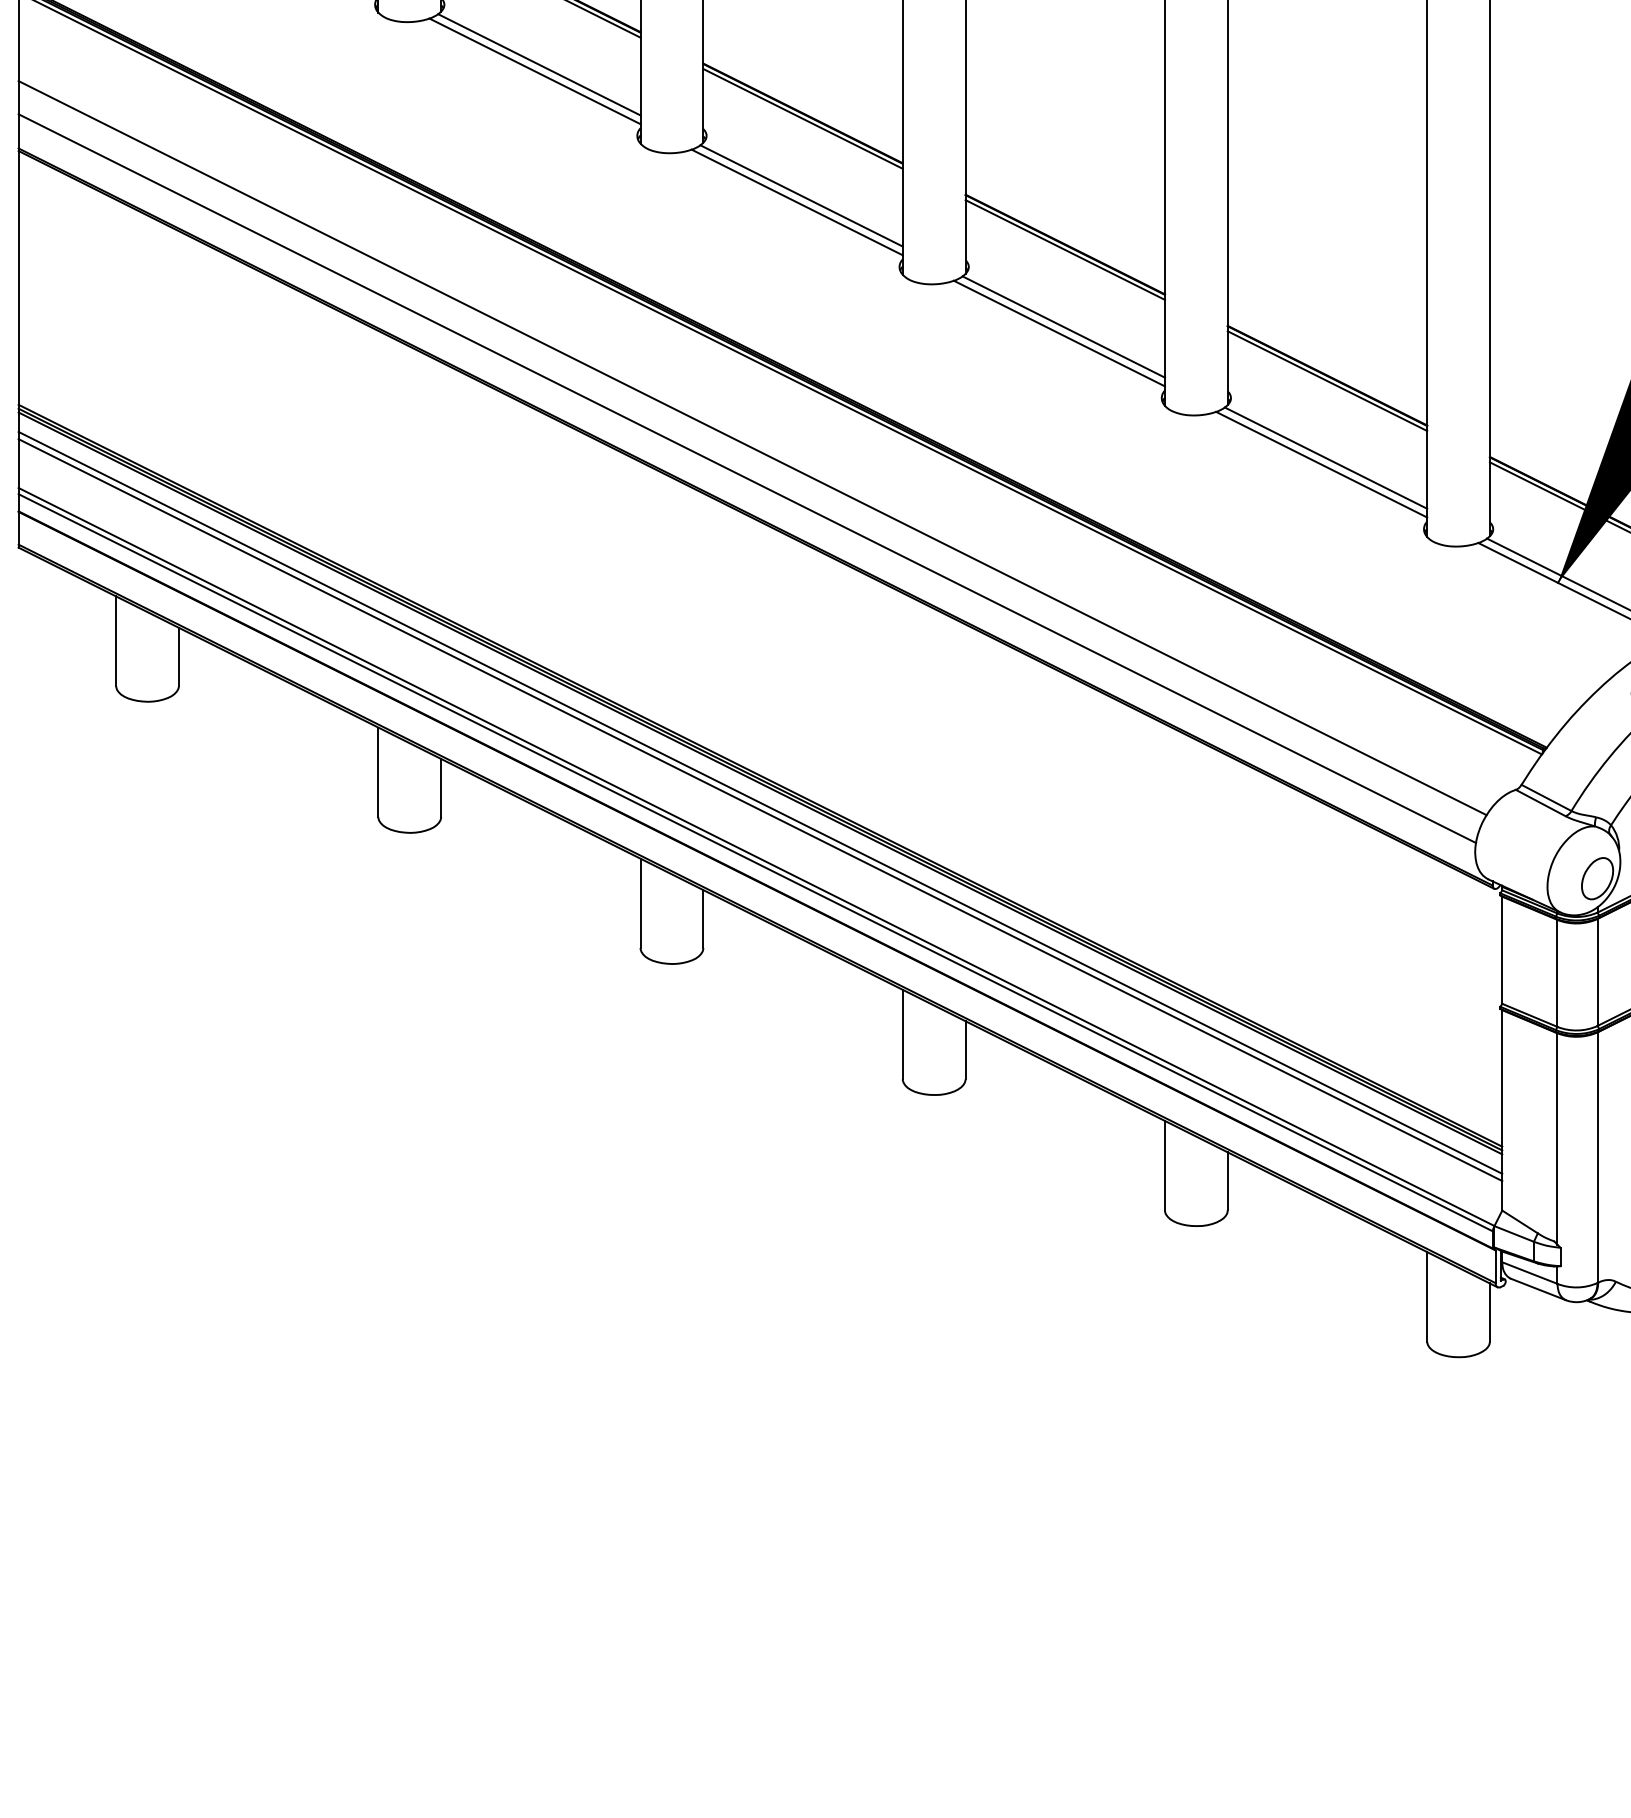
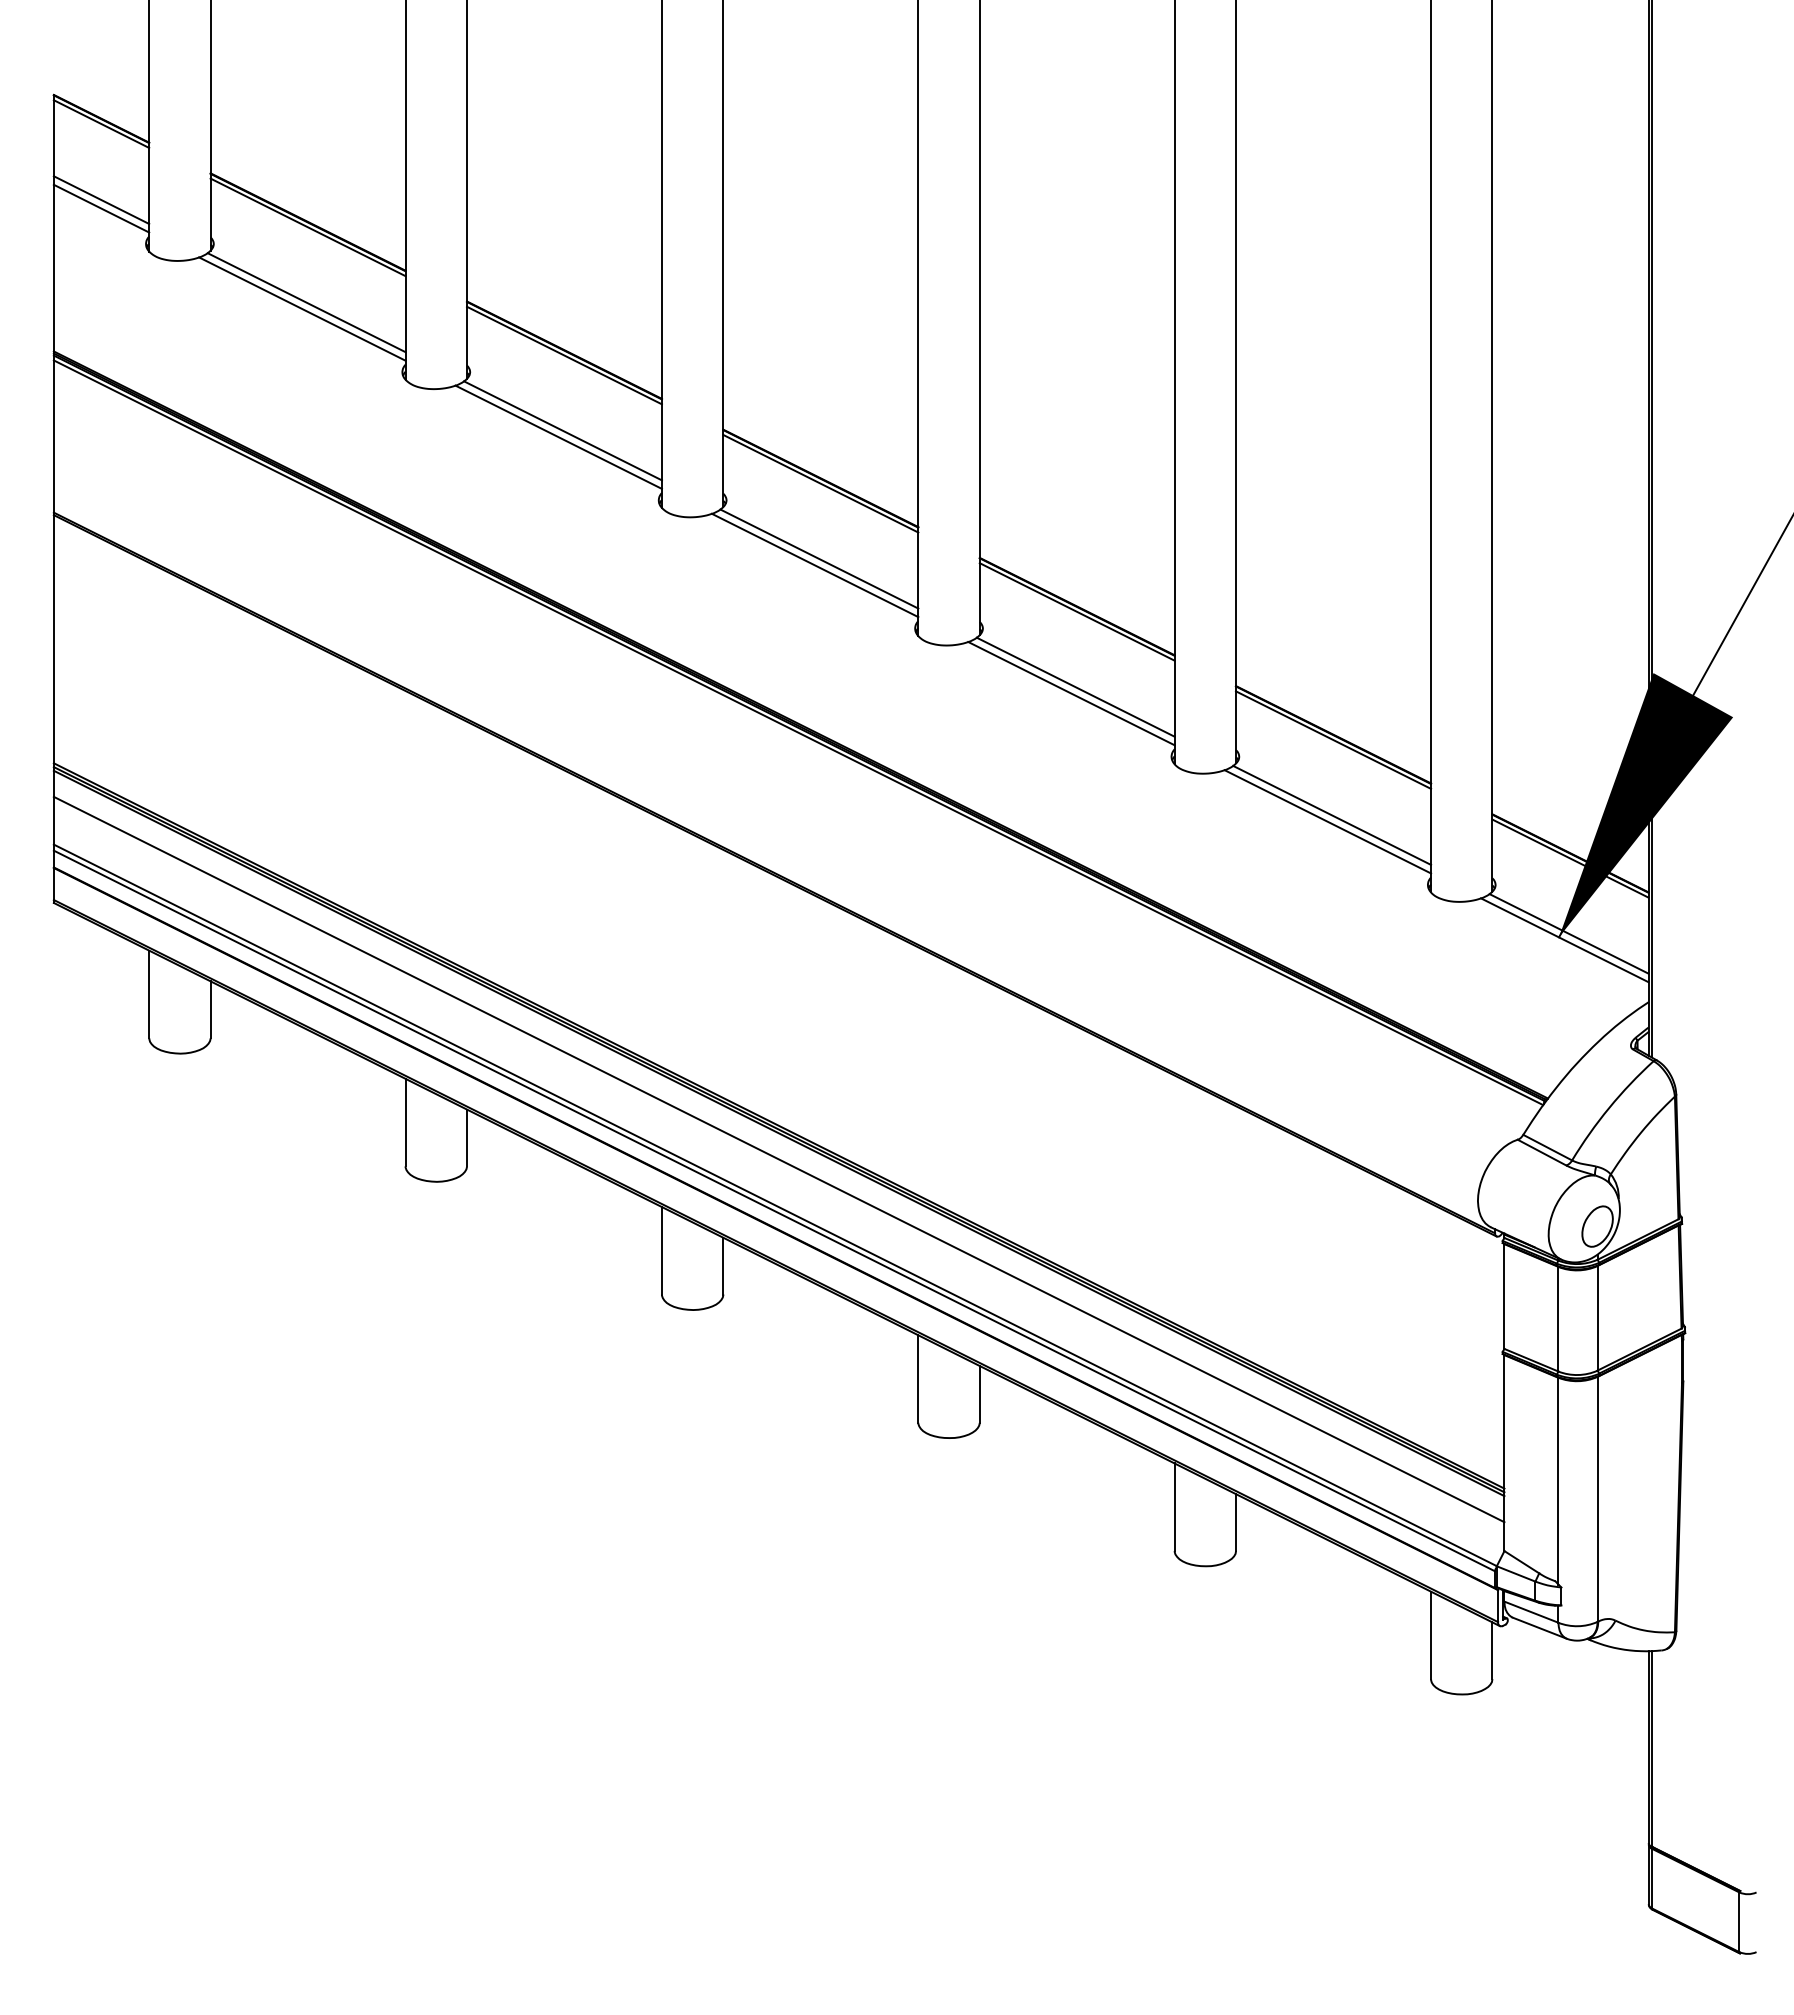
line: (752, 447) -> (771, 805), removed
line: (746, 478) -> (765, 835), removed
line: (759, 802) -> (778, 1152), removed

